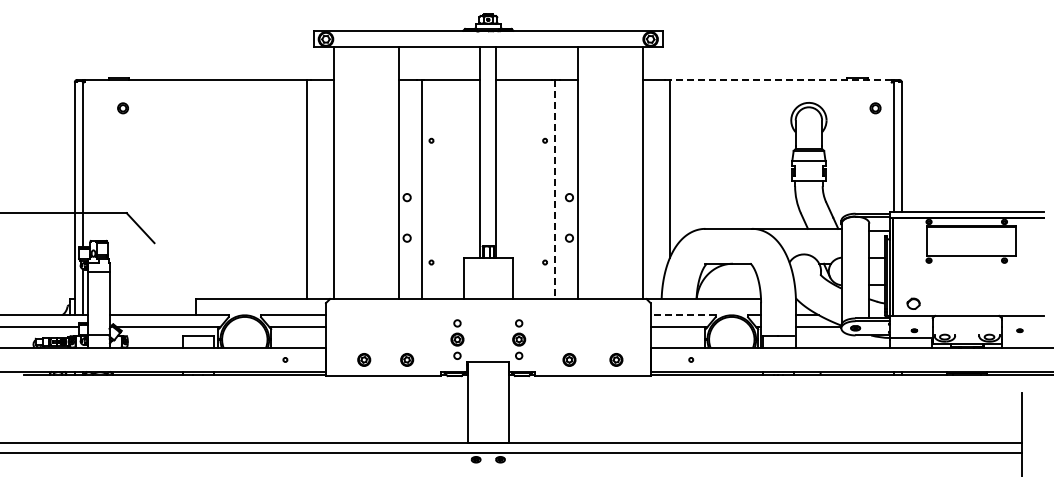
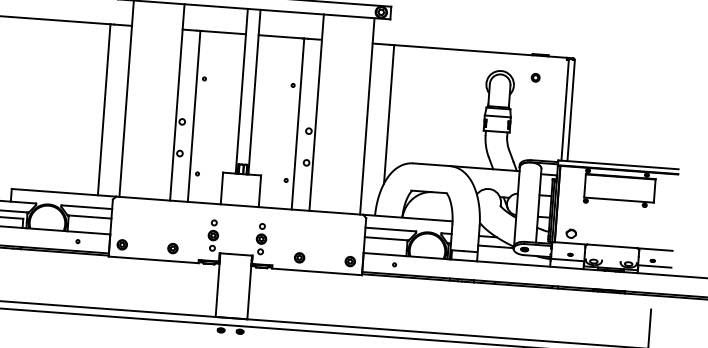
line: (780, 79) -> (480, 51), dashed -> solid
part: (875, 108) -> (535, 77), moved
line: (554, 189) -> (297, 124), dashed -> solid
line: (682, 315) -> (390, 229), dashed -> solid
line: (1022, 337) -> (654, 266), added
part: (364, 359) -> (122, 244), moved
part: (616, 359) -> (350, 261), moved

